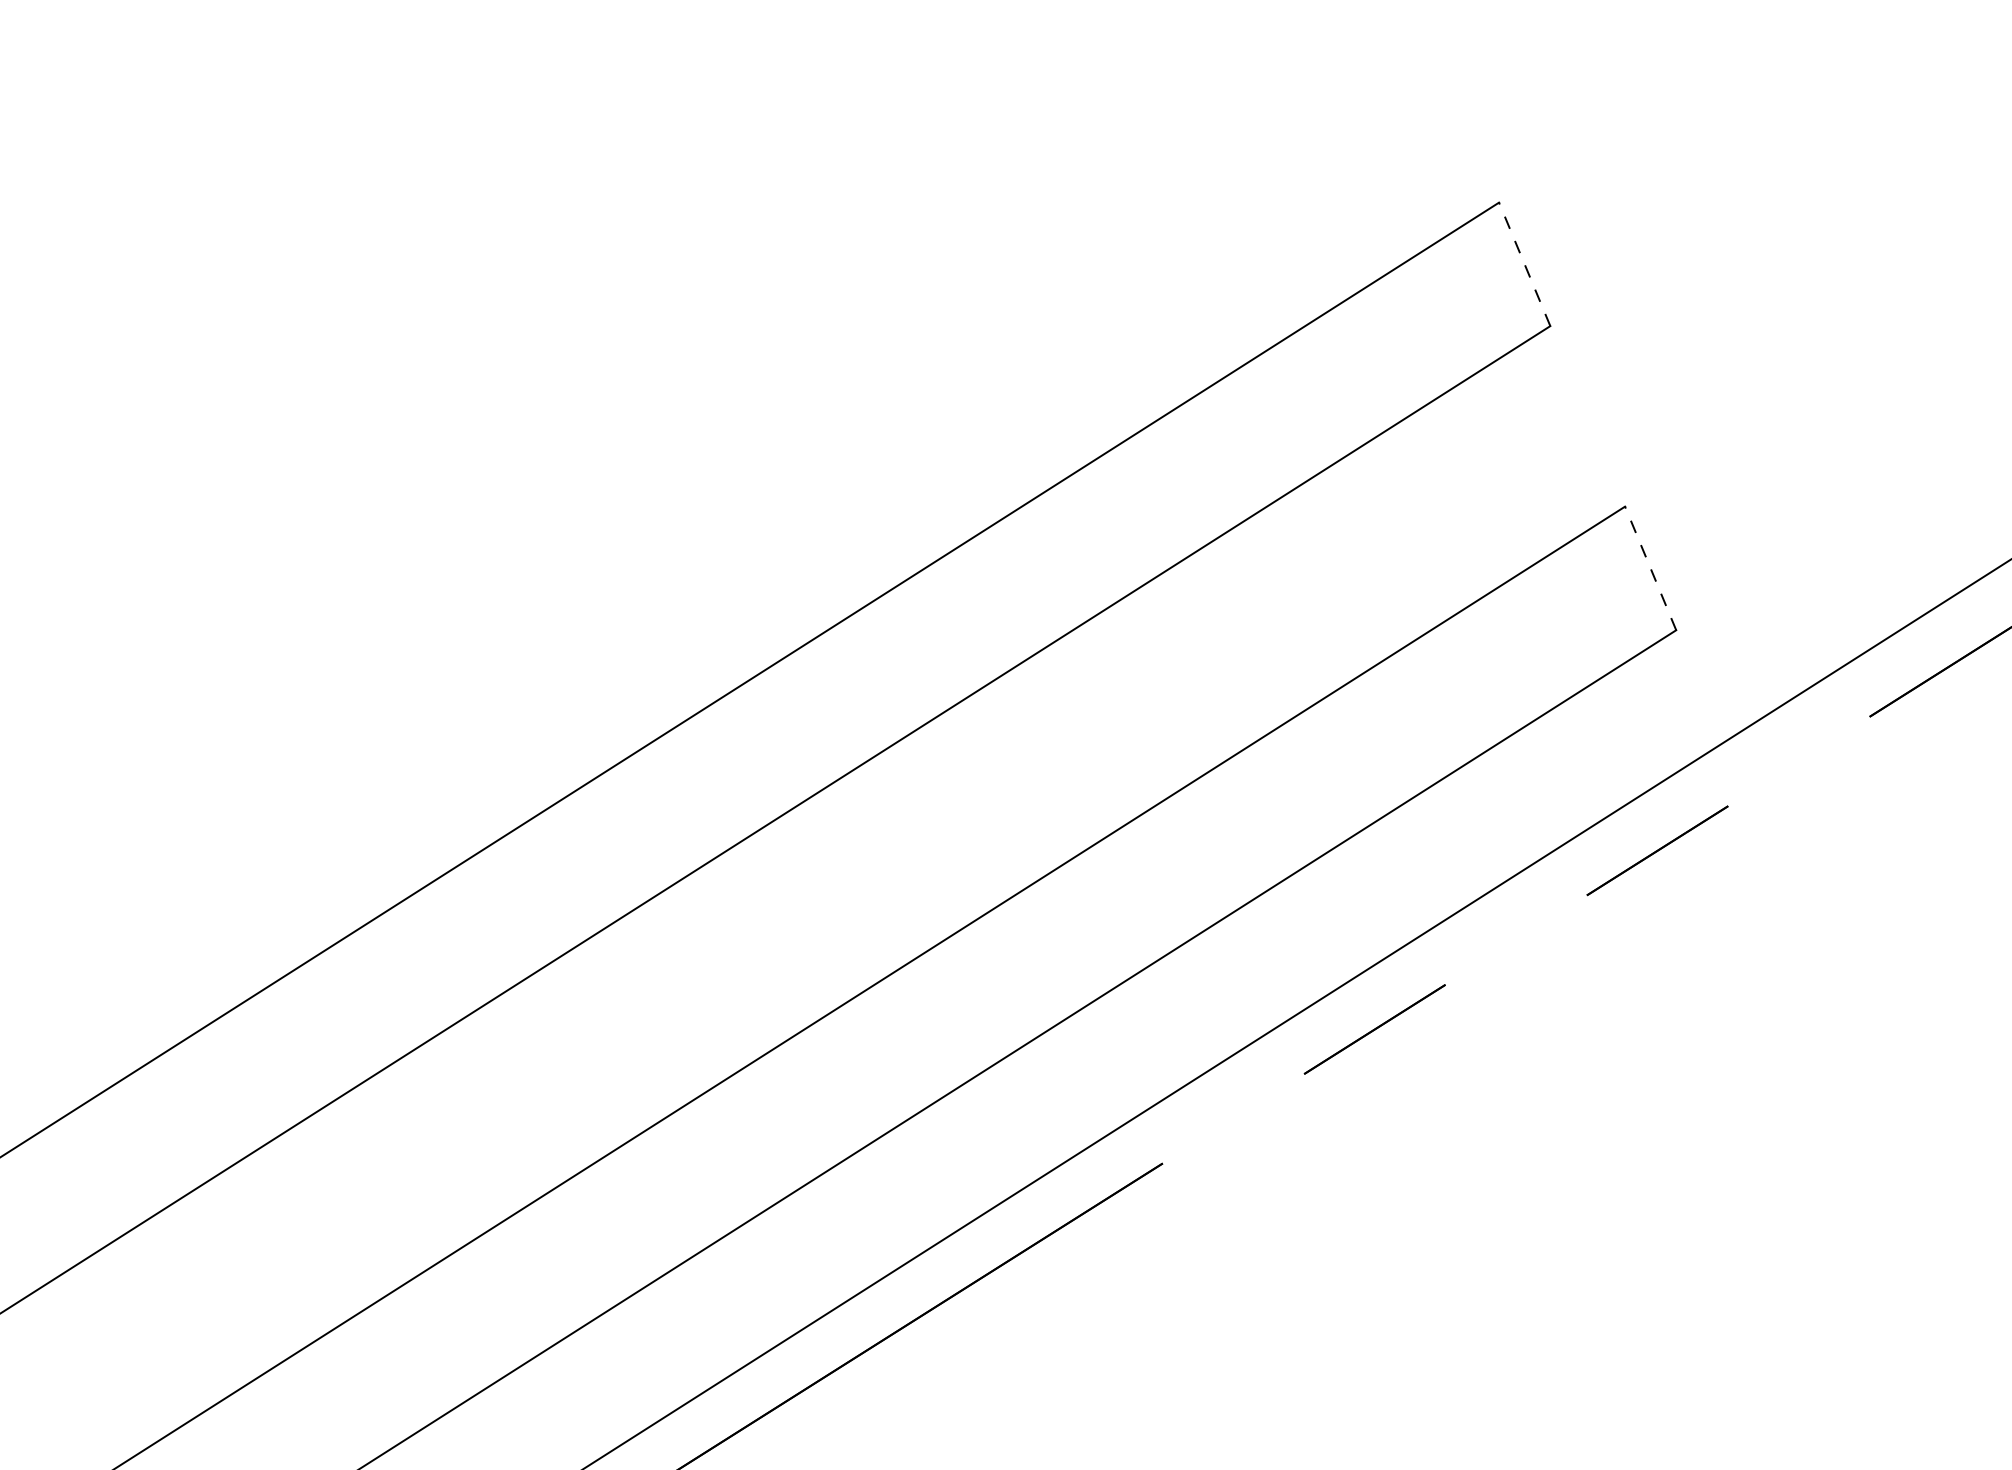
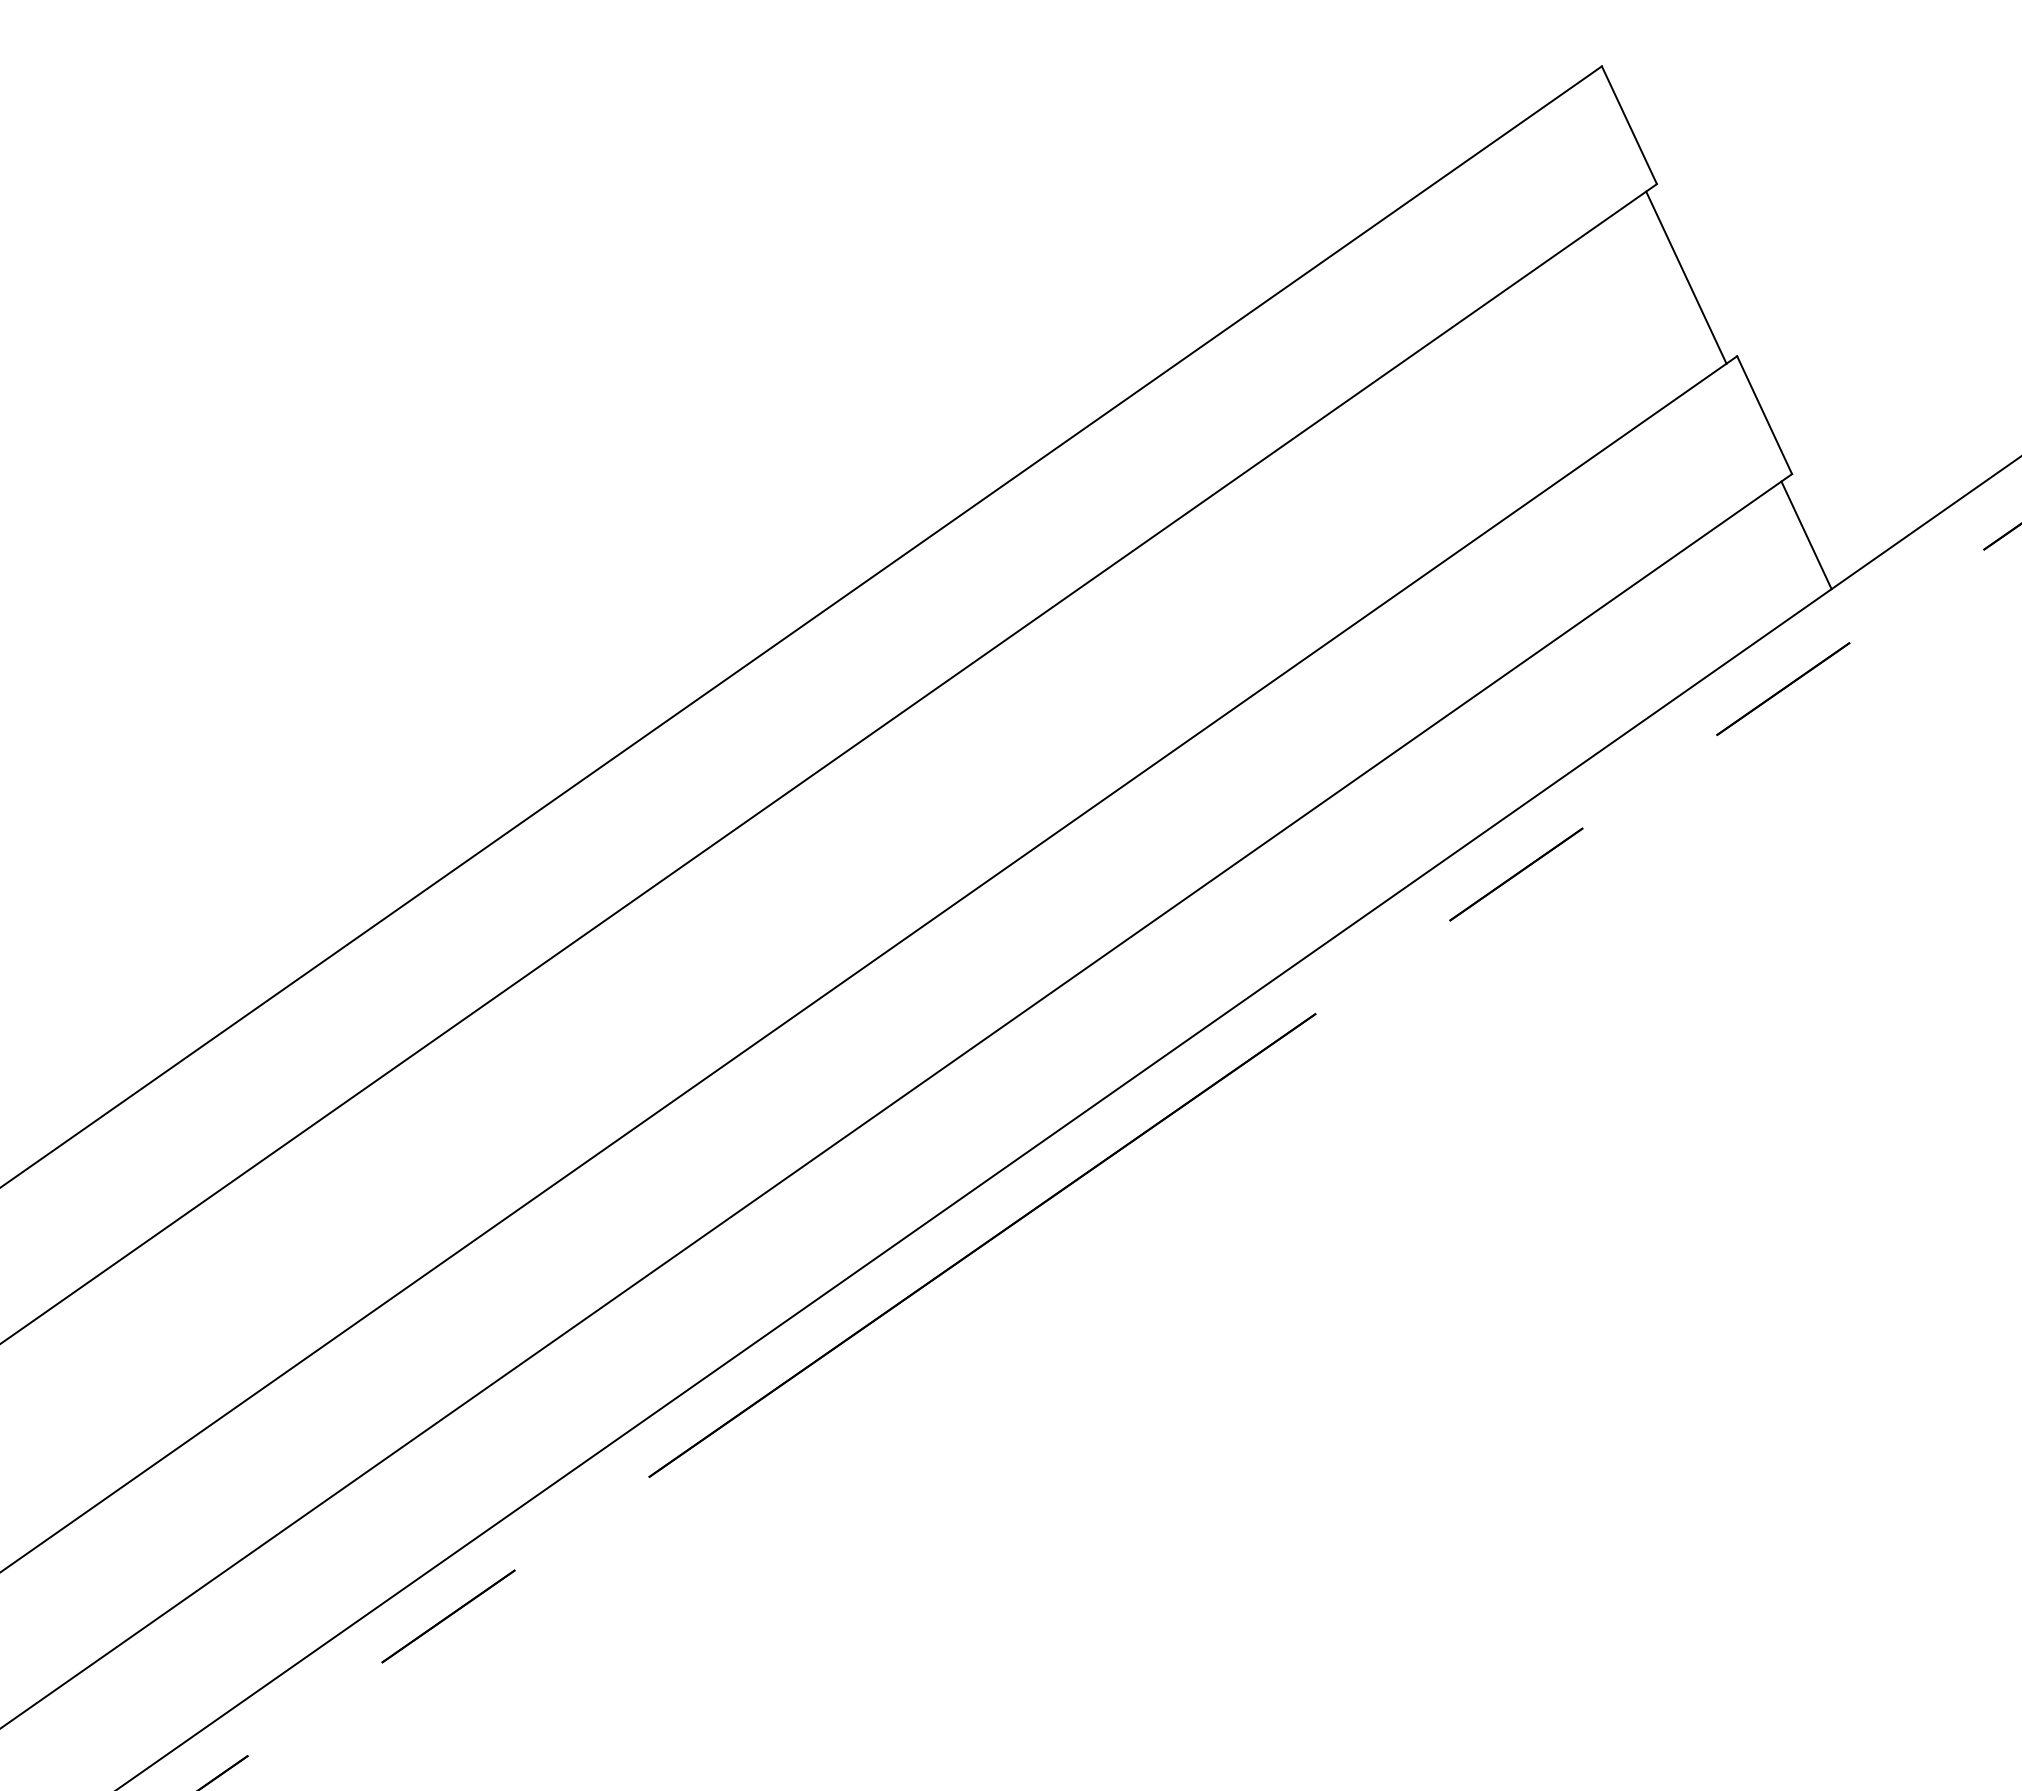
line: (1524, 264) -> (1629, 125), dashed -> solid
line: (1576, 423) -> (1686, 277), added
line: (1650, 567) -> (1764, 414), dashed -> solid
line: (1688, 693) -> (1806, 535), added

